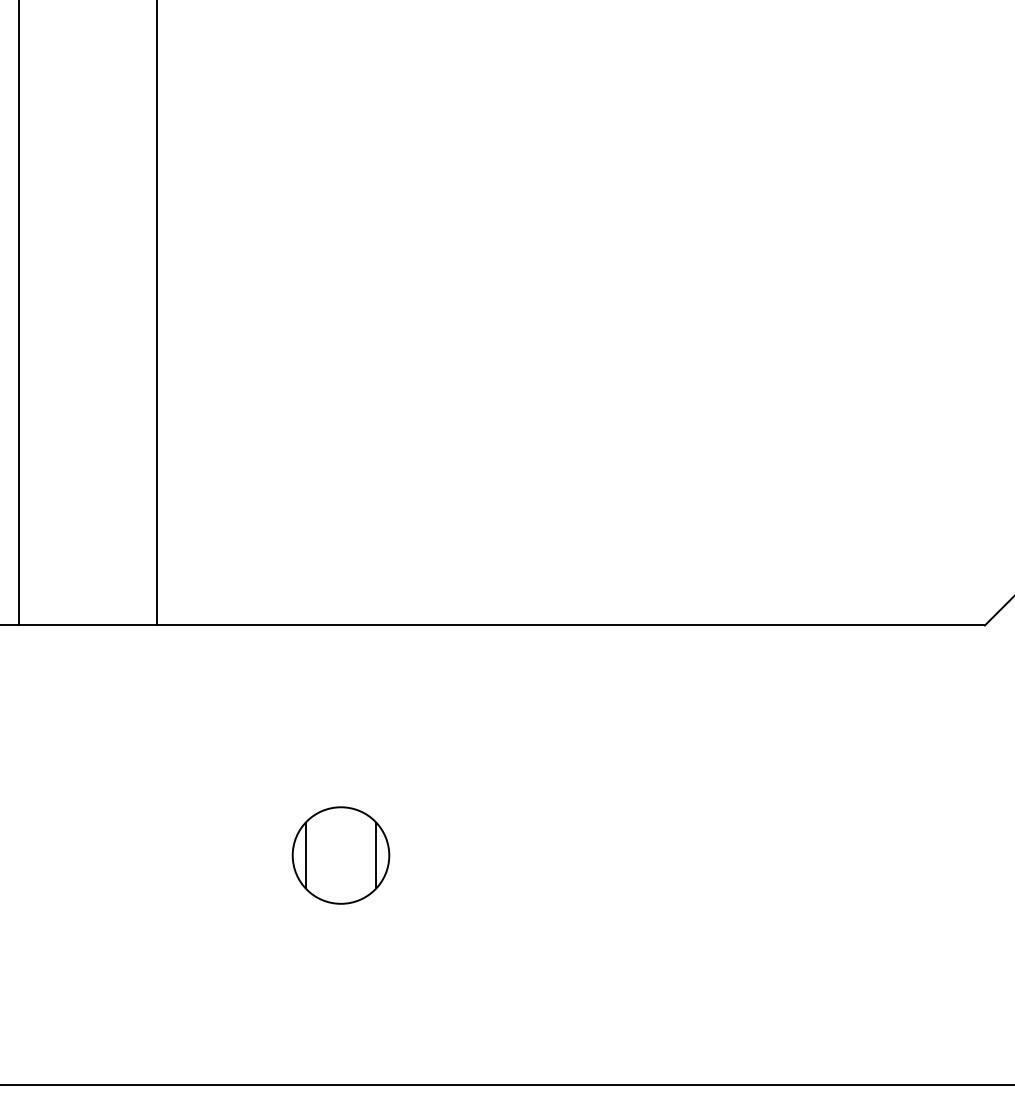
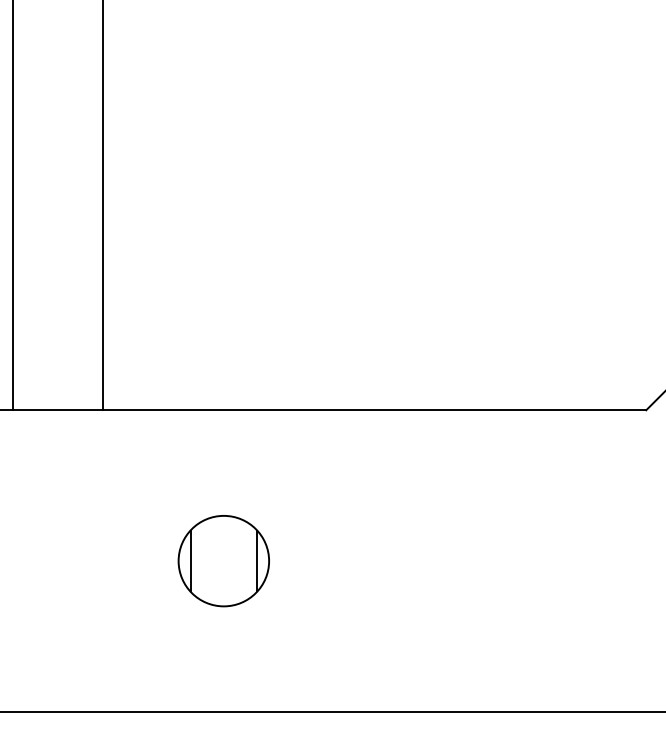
part: (340, 855) -> (223, 561), size x1.43

